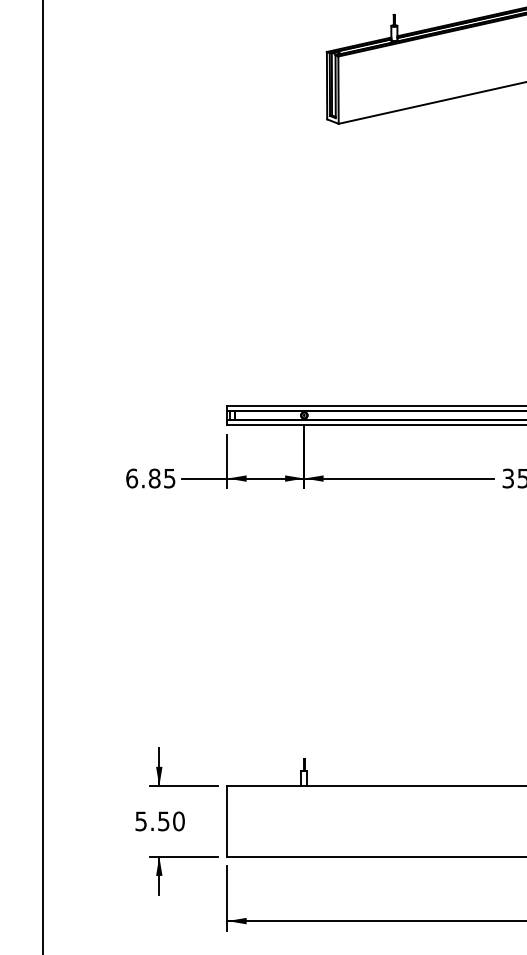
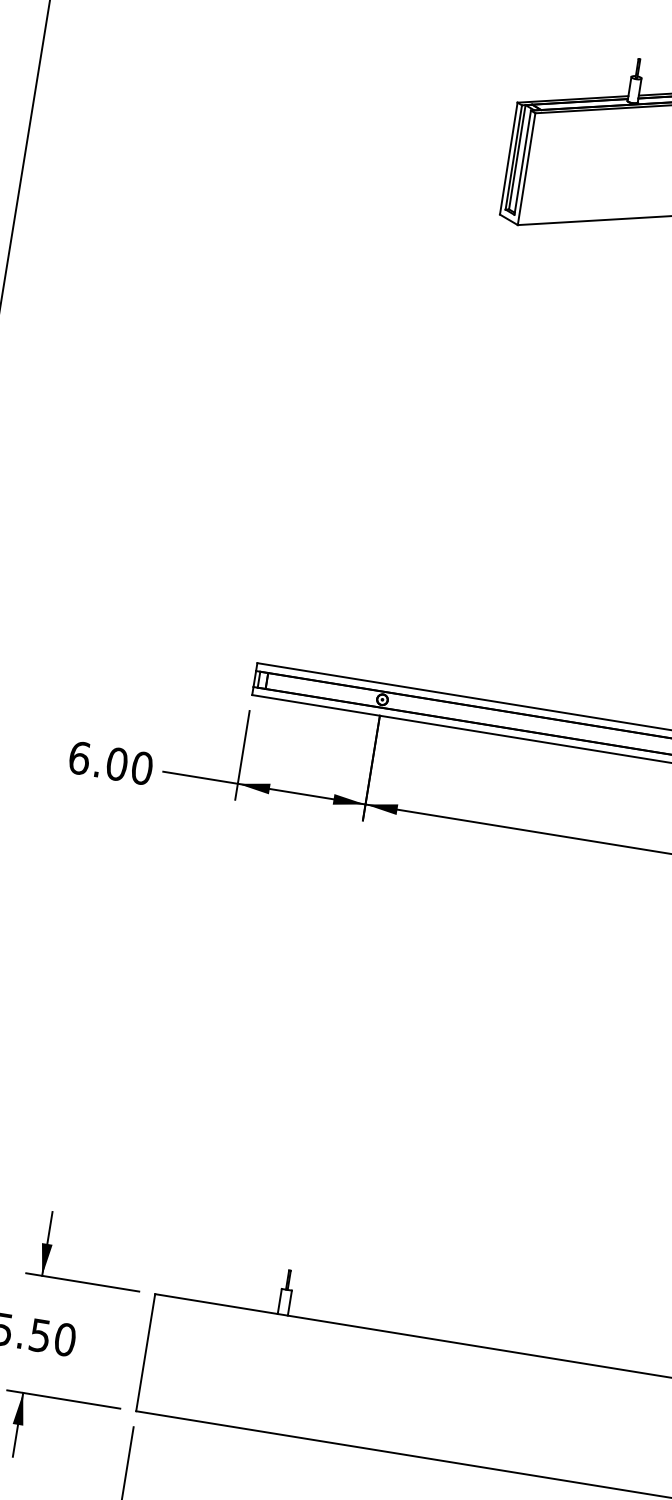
text: (161, 478) -> (128, 765), 6.85 -> 6.00

